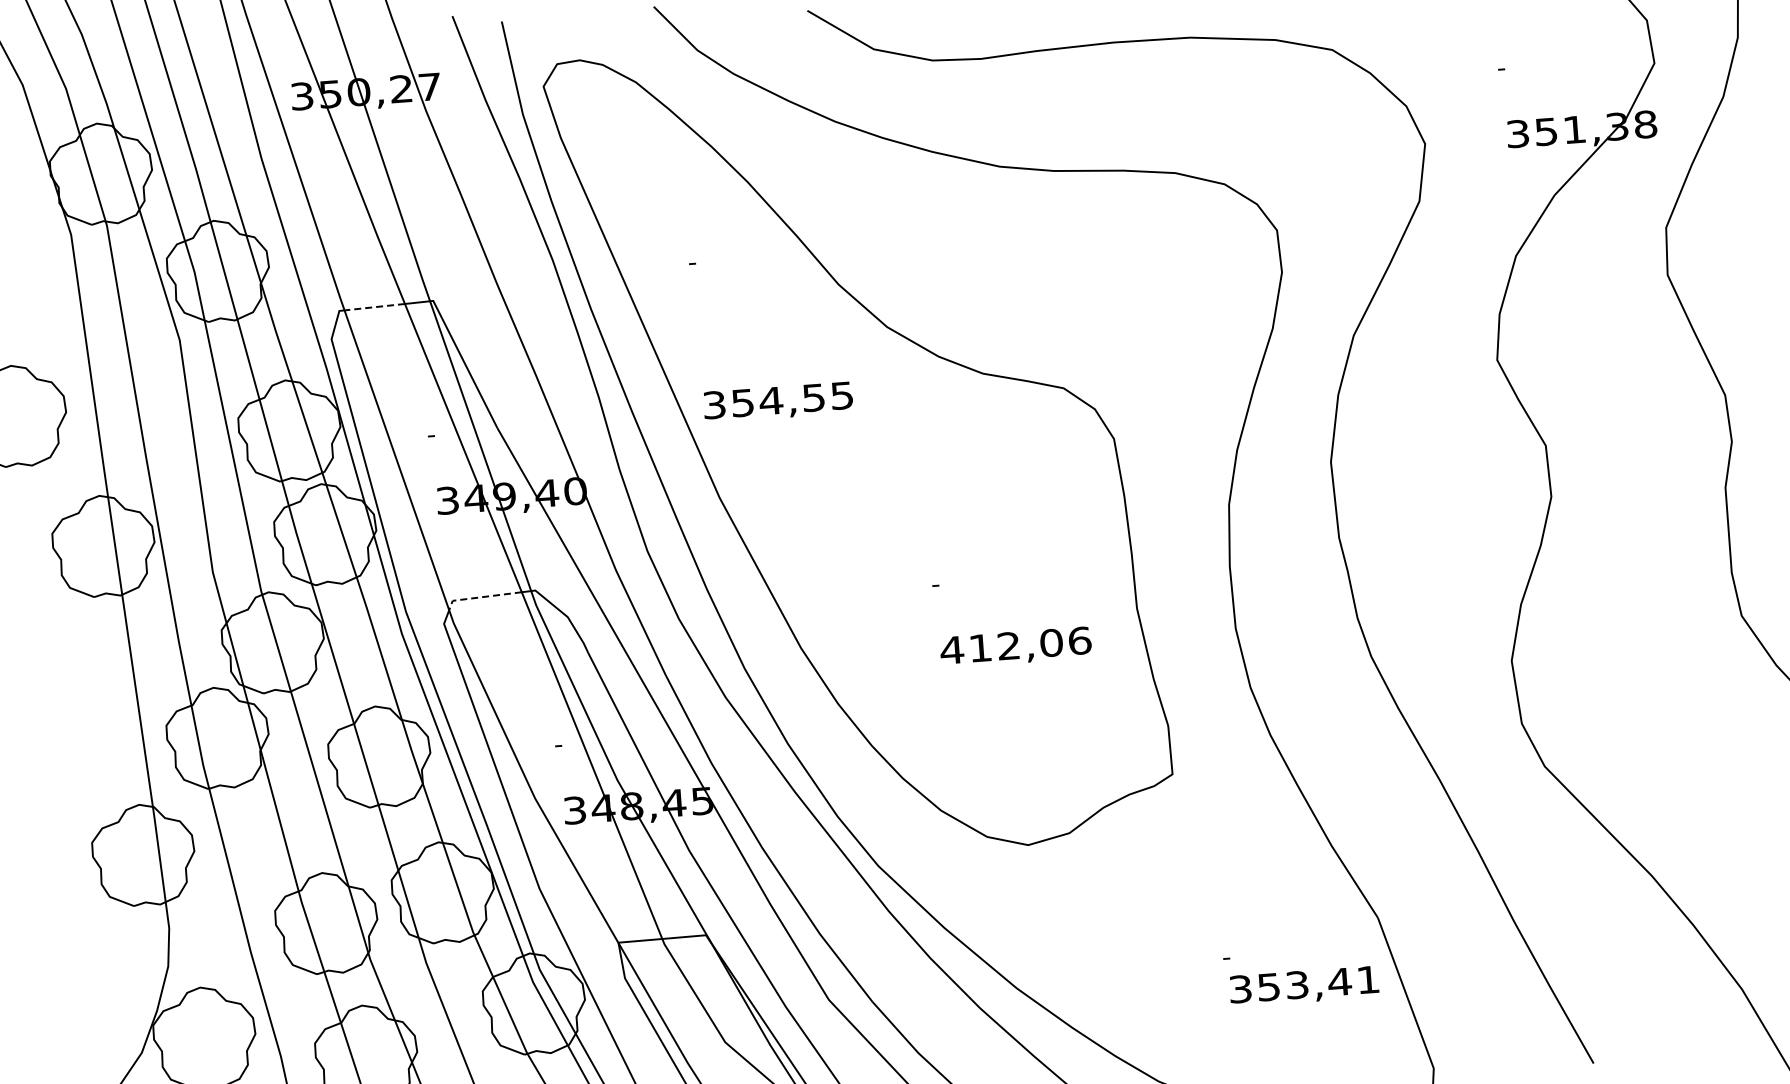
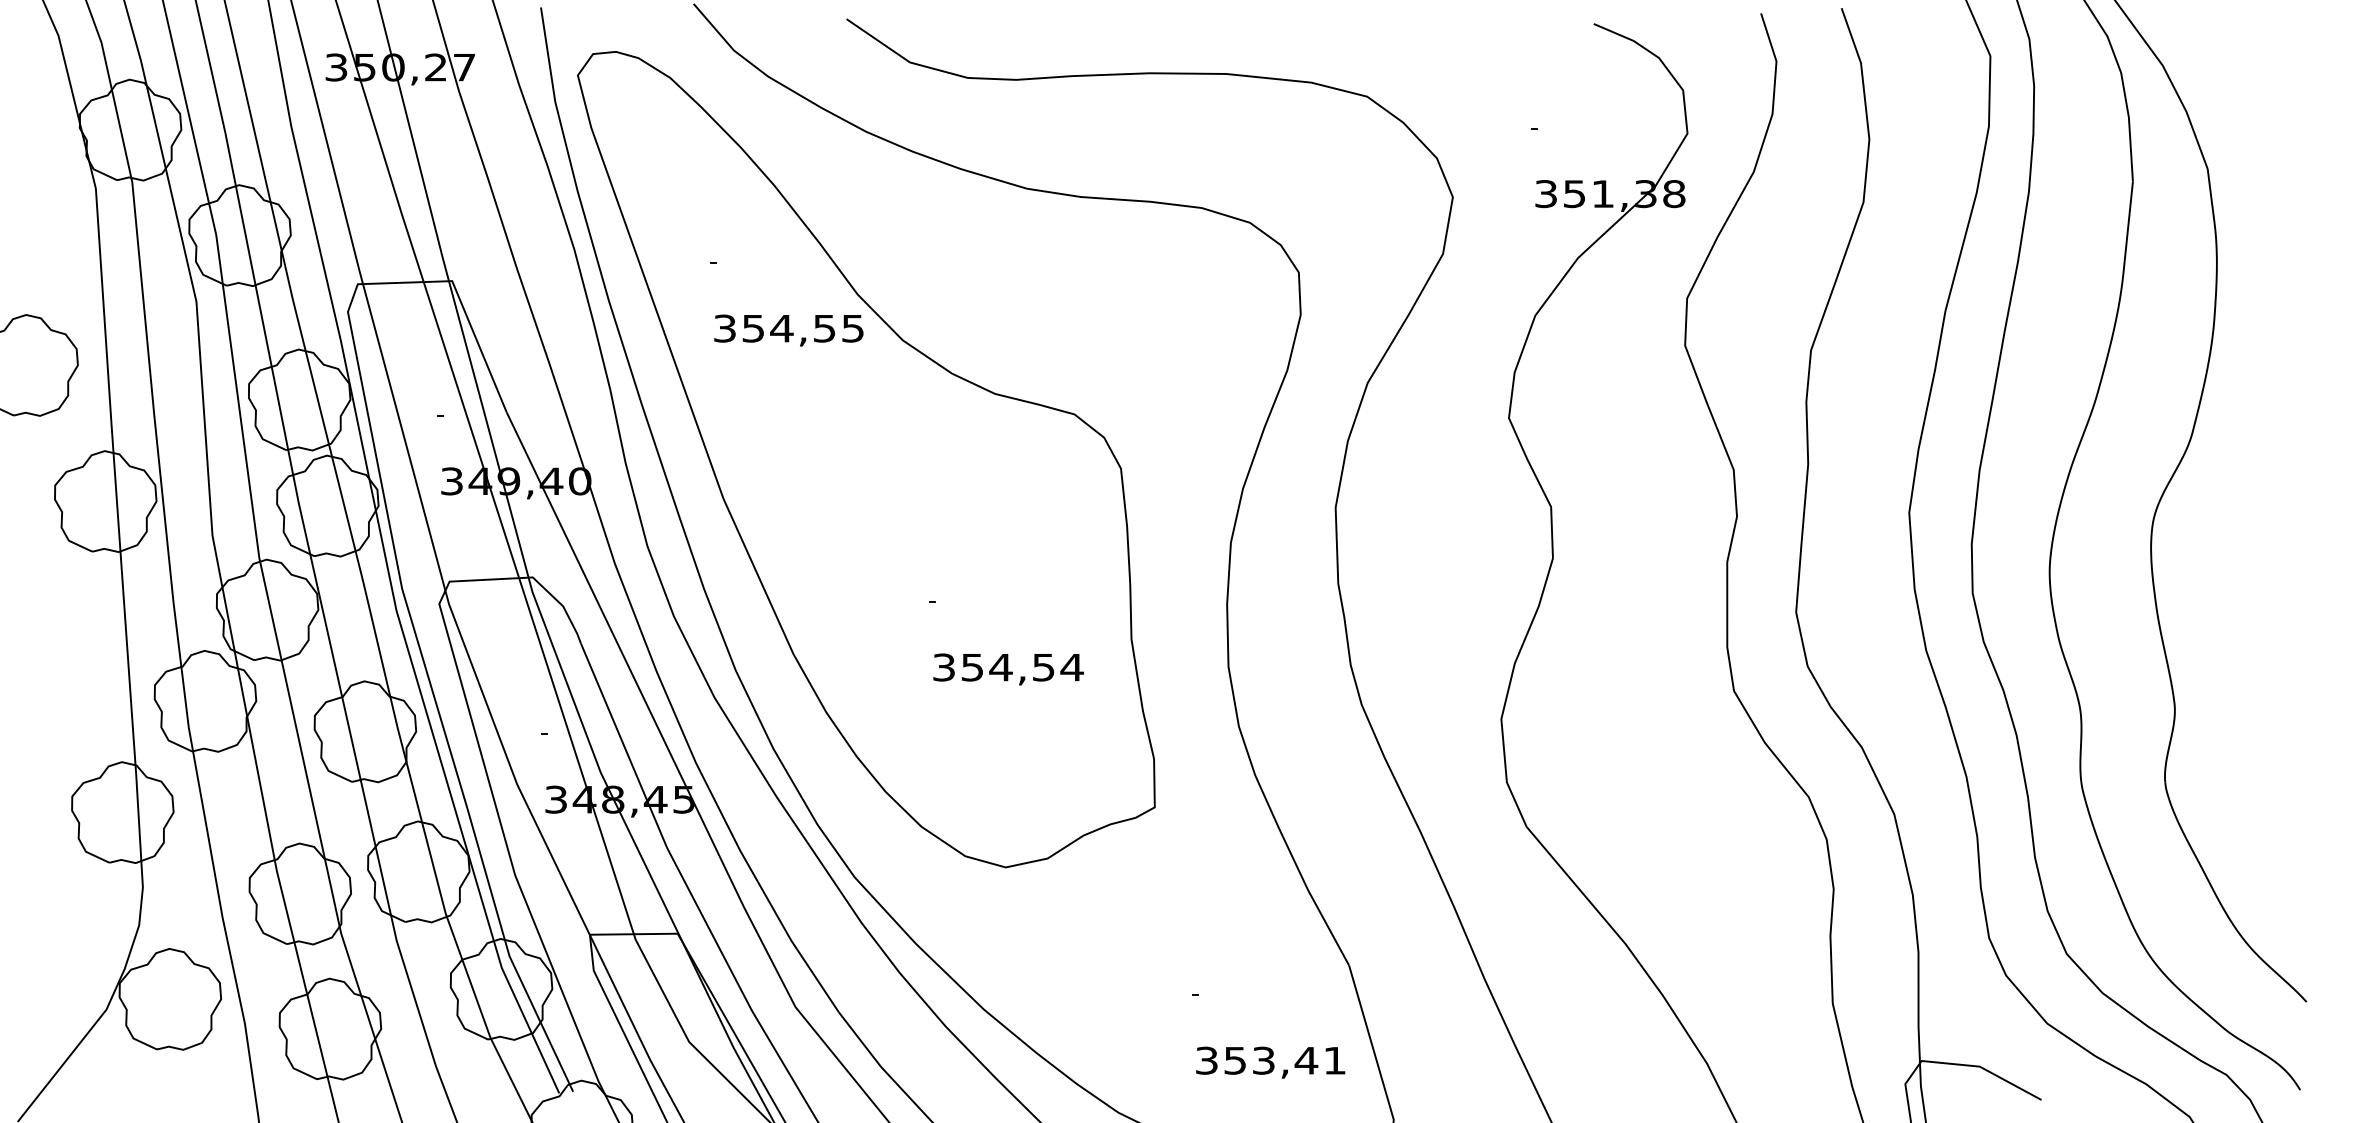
line: (373, 307) -> (392, 283), dashed -> solid
text: (777, 402) -> (788, 330), moved
line: (481, 597) -> (478, 580), dashed -> solid
text: (1015, 645) -> (1007, 667), 412,06 -> 354,54
text: (1304, 986) -> (1270, 1062), moved

